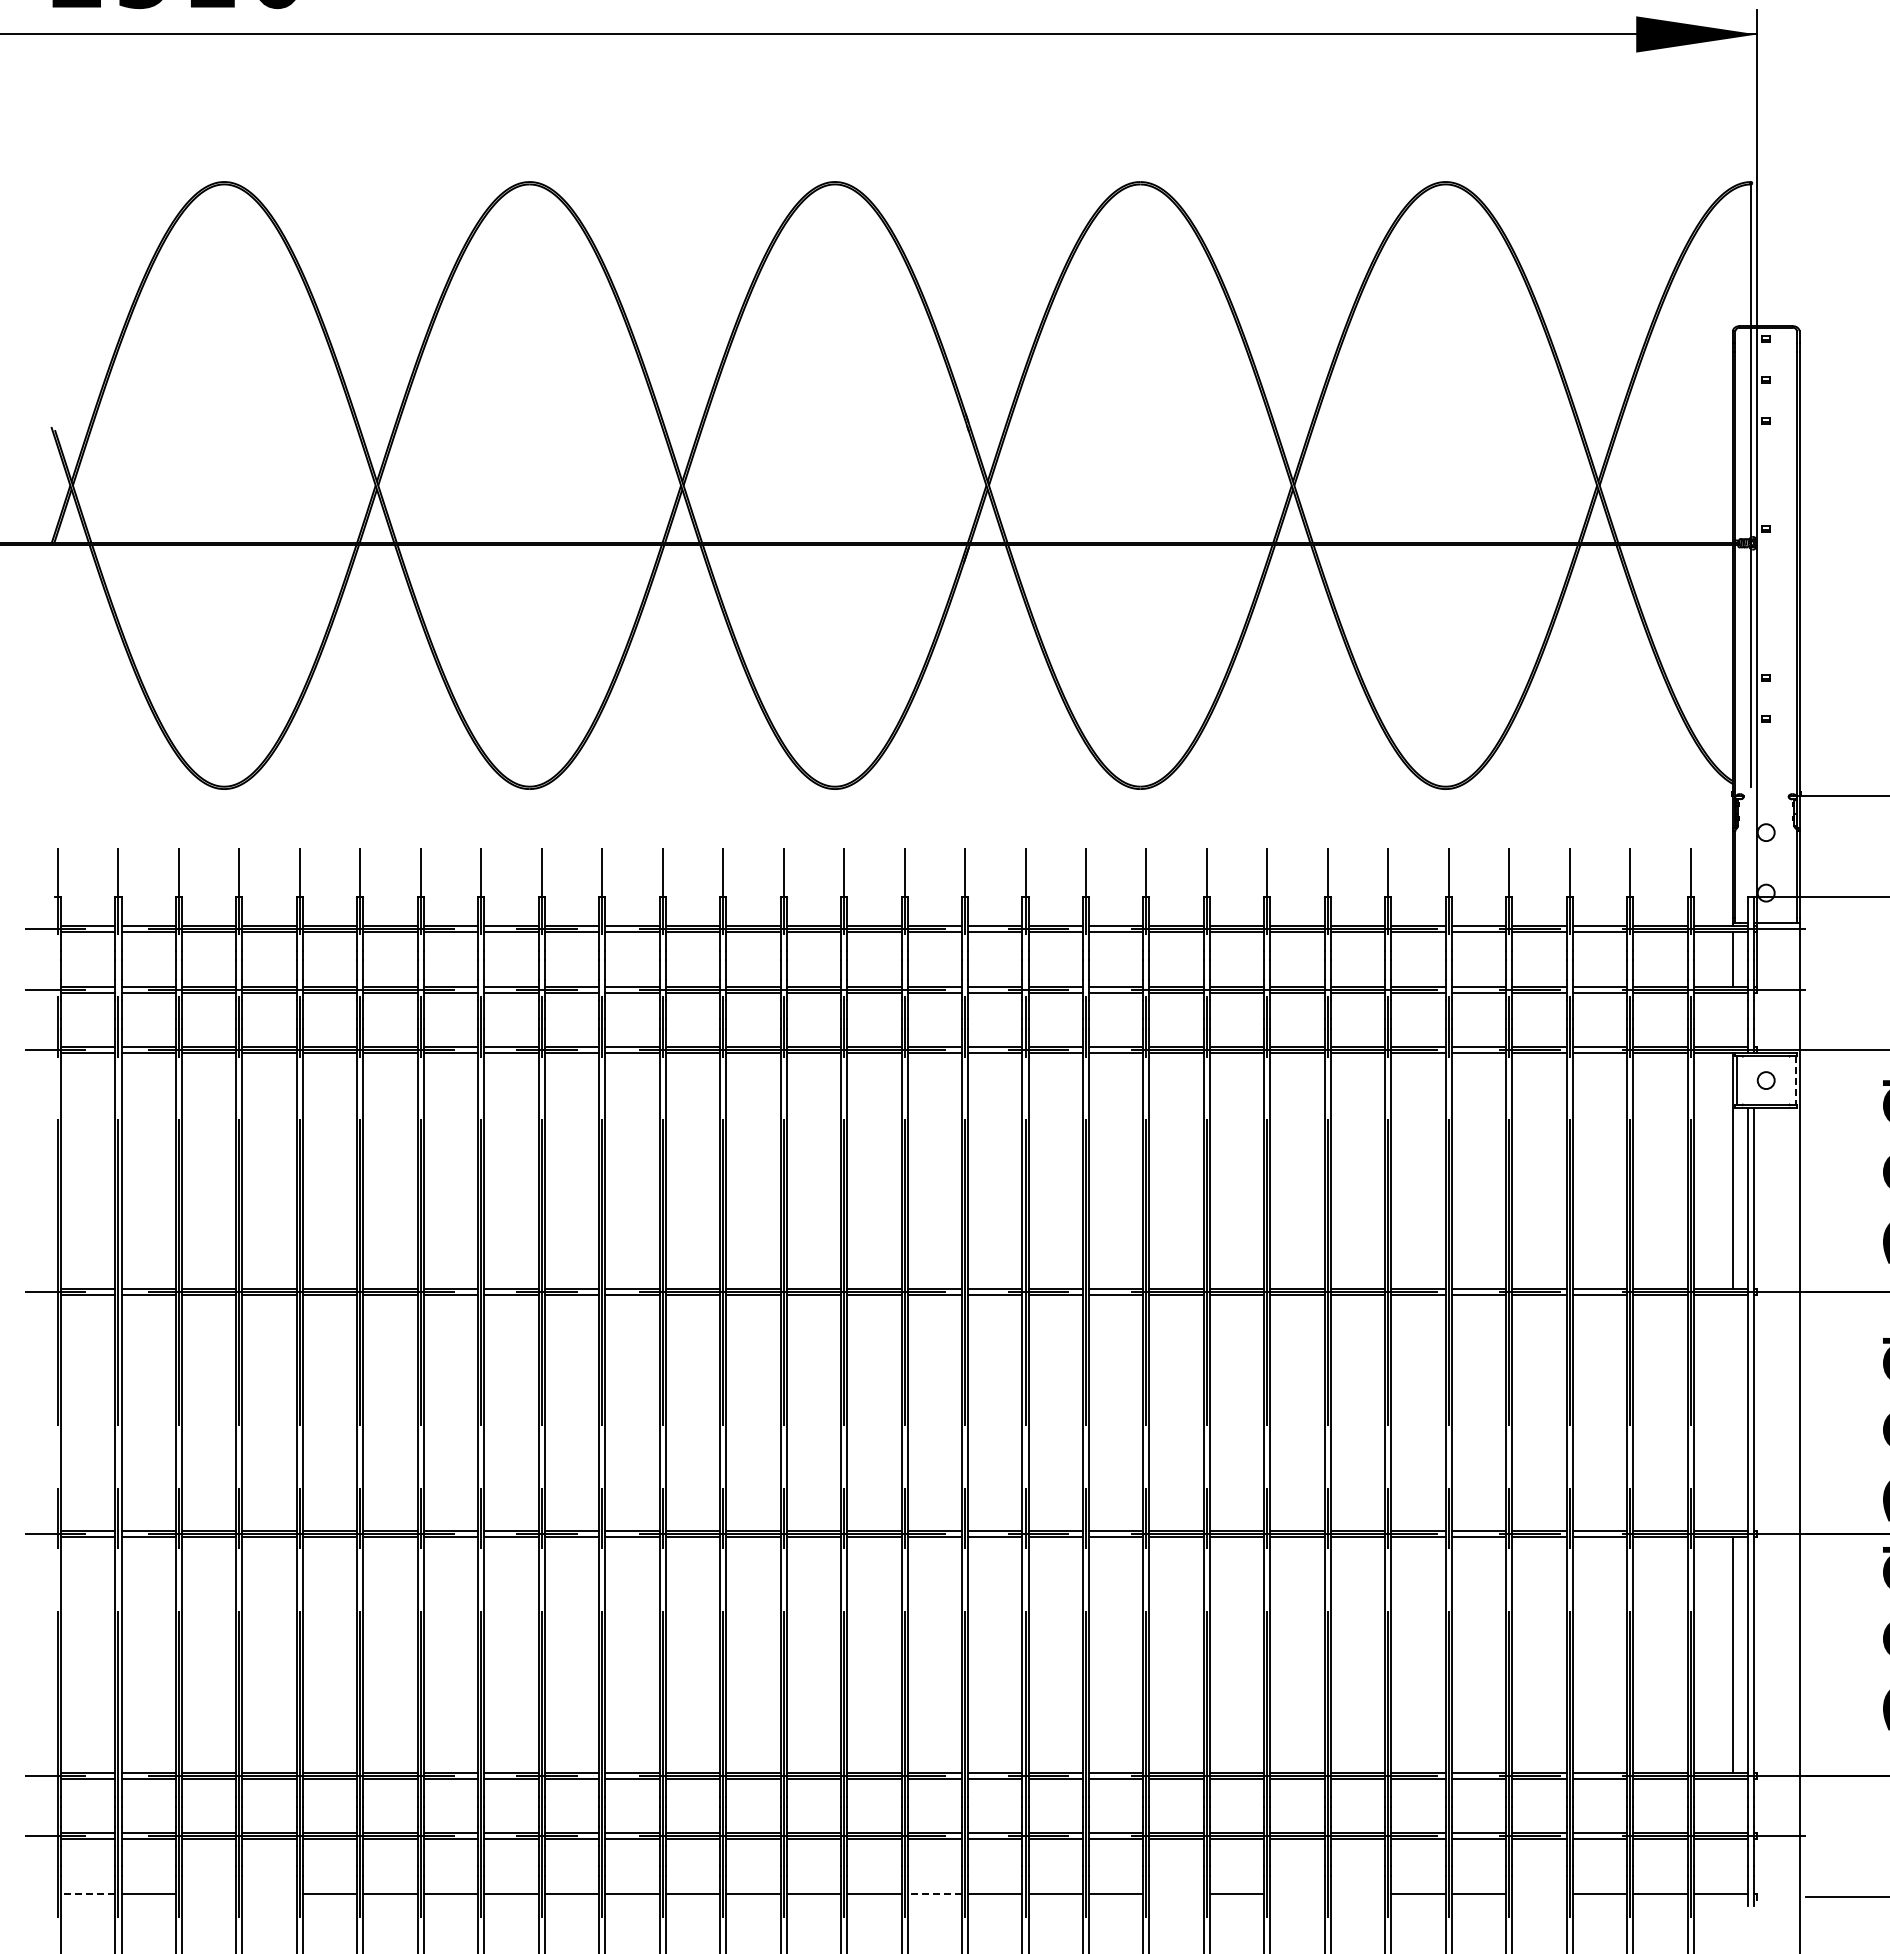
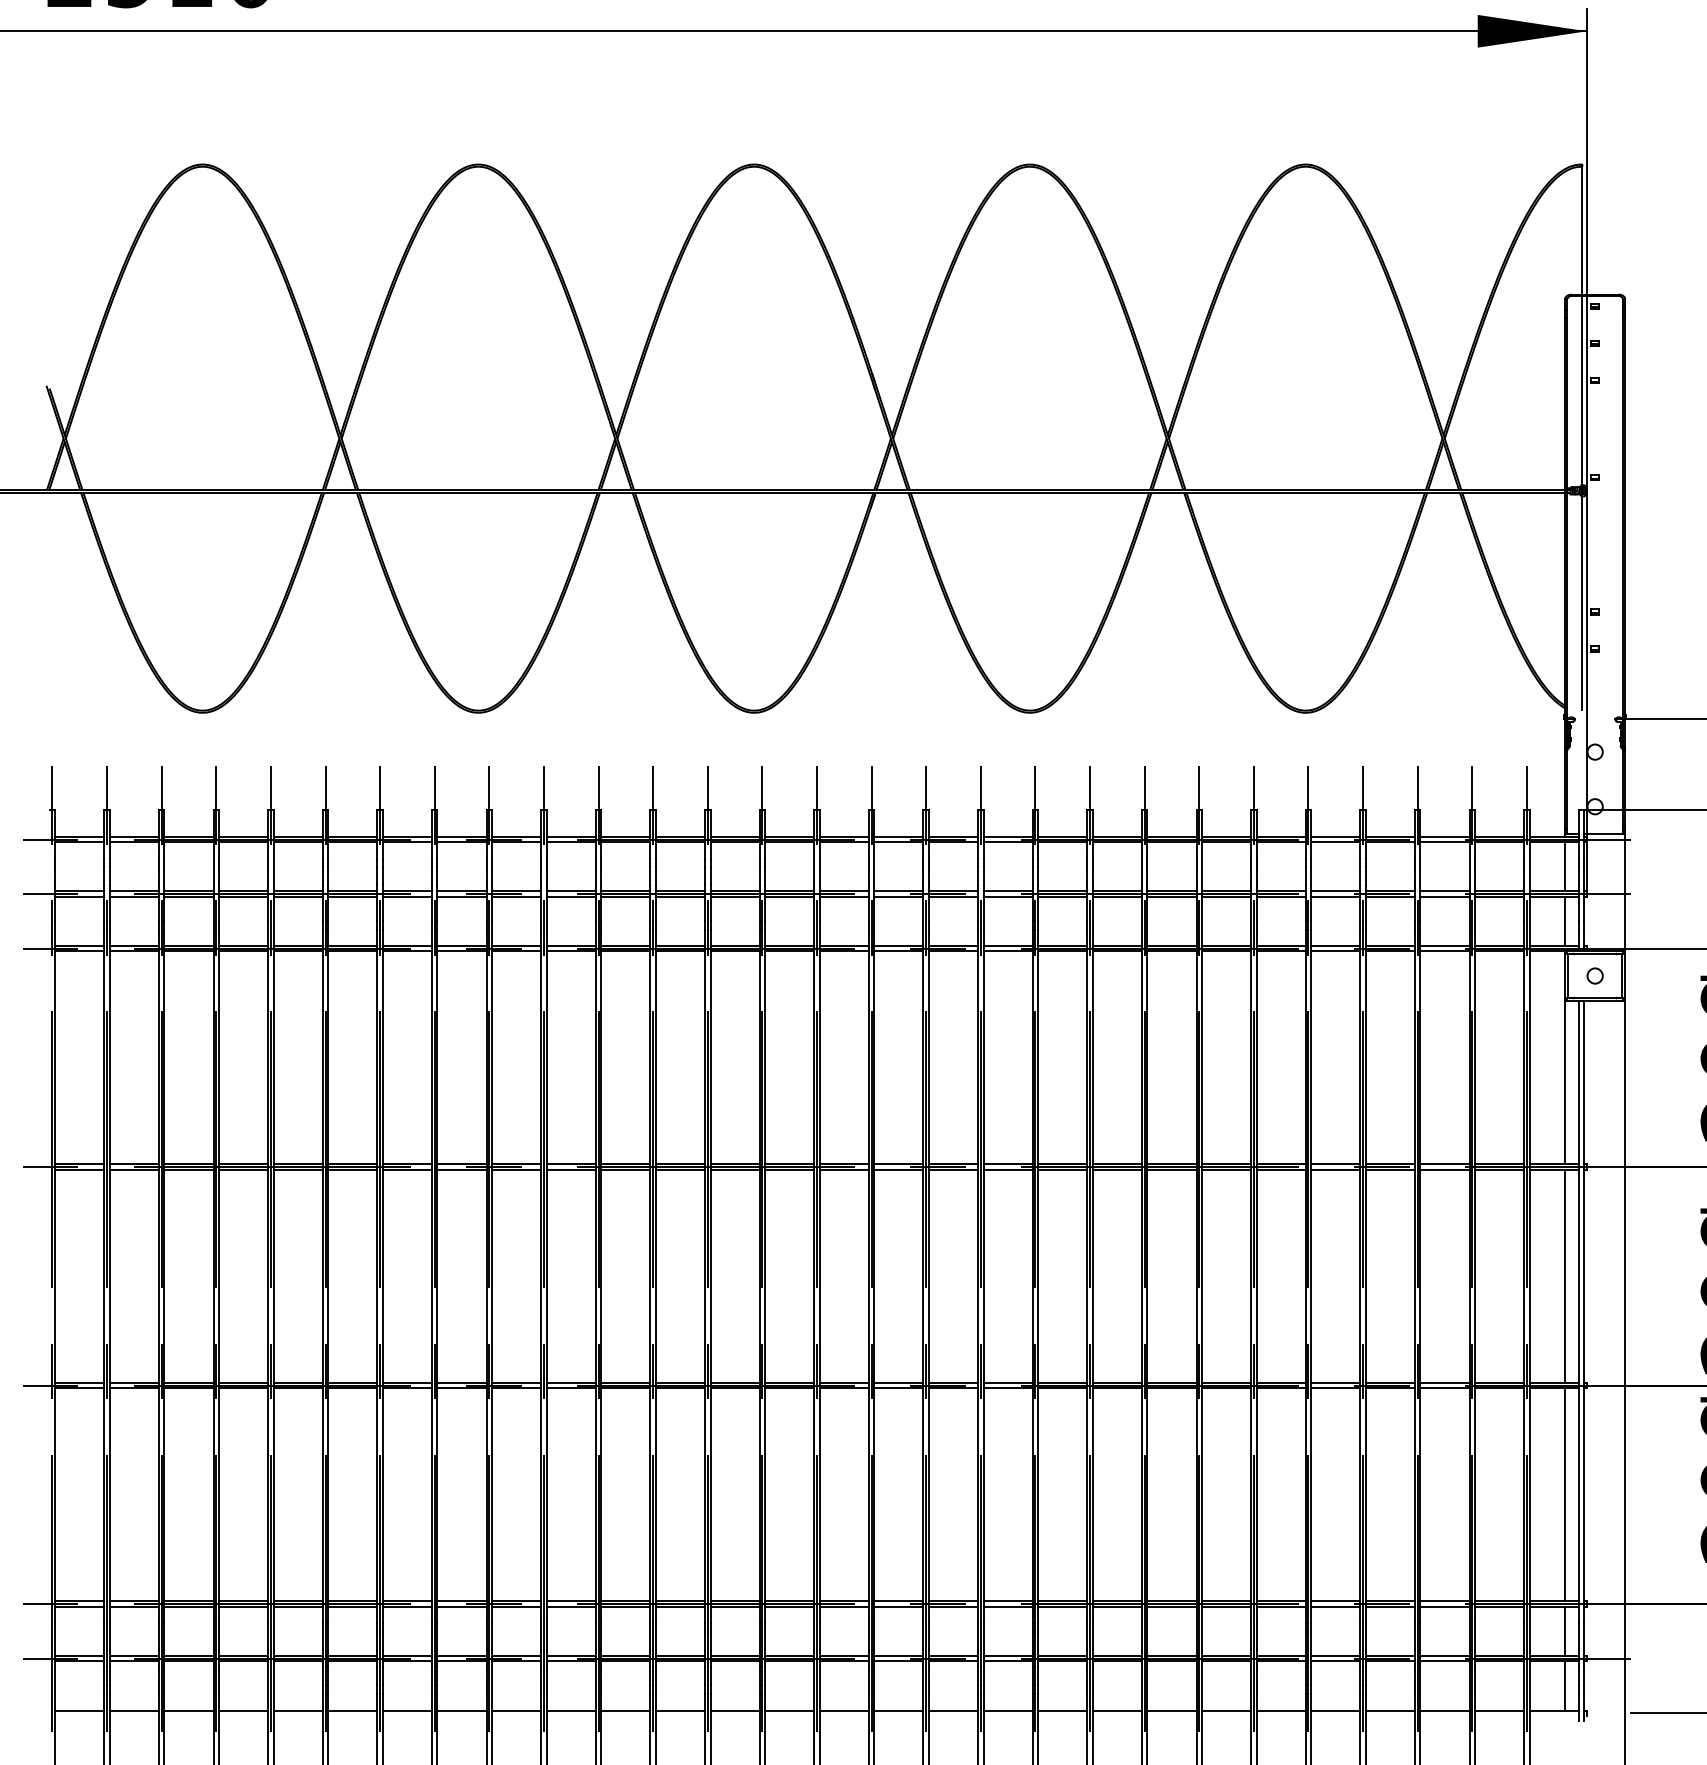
line: (1732, 1019) -> (1564, 920), added
line: (1795, 1081) -> (1621, 976), dashed -> solid
line: (1732, 1413) -> (1564, 1276), added
line: (1732, 1805) -> (1564, 1630), added
line: (1732, 1866) -> (1564, 1685), added
line: (87, 1893) -> (79, 1710), dashed -> solid
line: (208, 1893) -> (188, 1710), added
line: (269, 1893) -> (243, 1710), added
line: (934, 1893) -> (844, 1710), dashed -> solid
line: (1176, 1893) -> (1062, 1710), added
line: (1297, 1893) -> (1171, 1710), added
line: (1357, 1893) -> (1226, 1710), added
line: (1539, 1893) -> (1390, 1710), added

